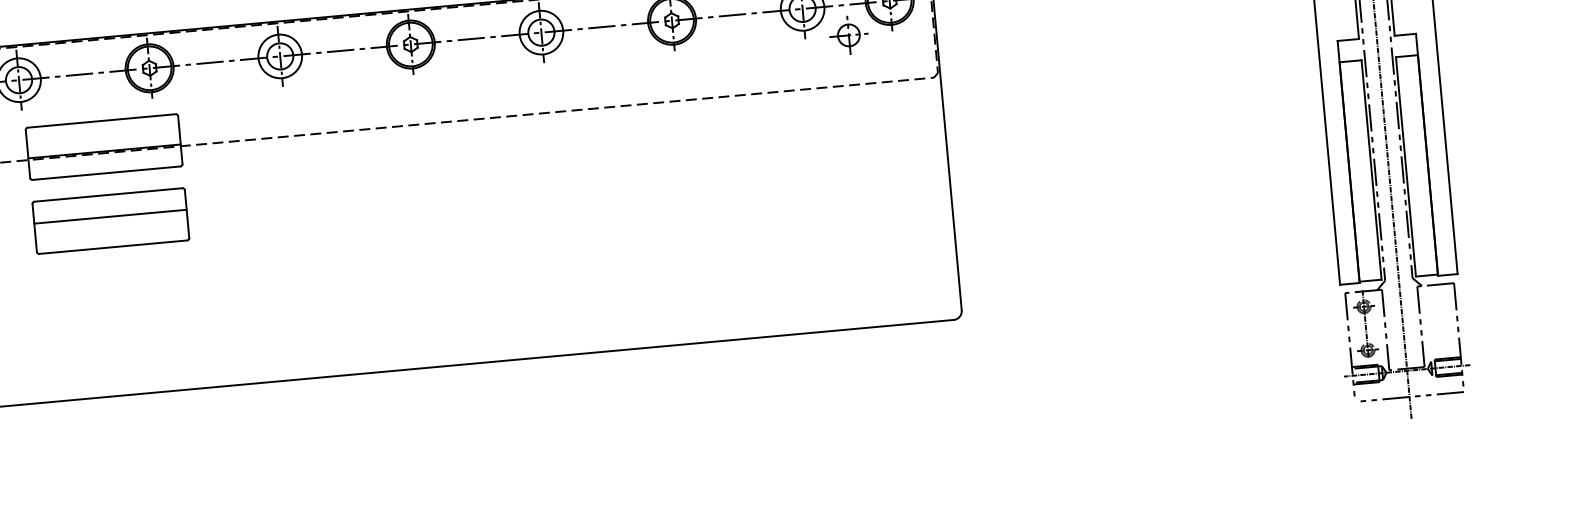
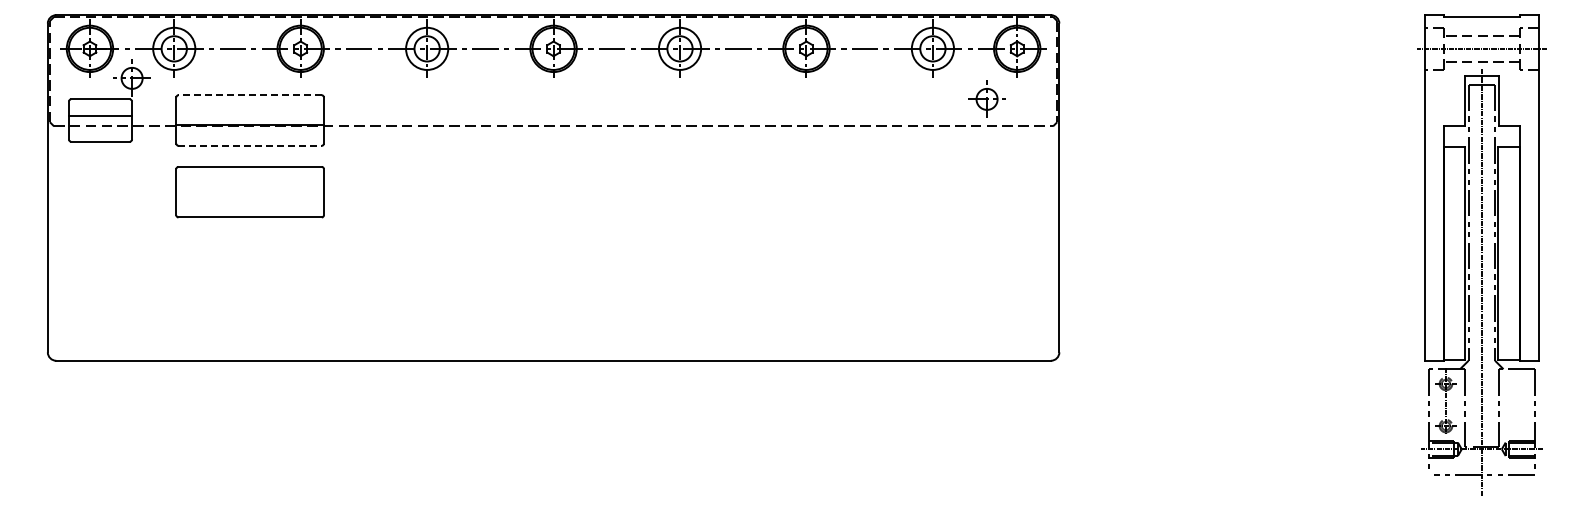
part: (848, 34) -> (986, 98), moved
line: (102, 121) -> (250, 95), solid -> dashed
line: (106, 172) -> (250, 145), solid -> dashed
line: (109, 216) -> (249, 187), removed

